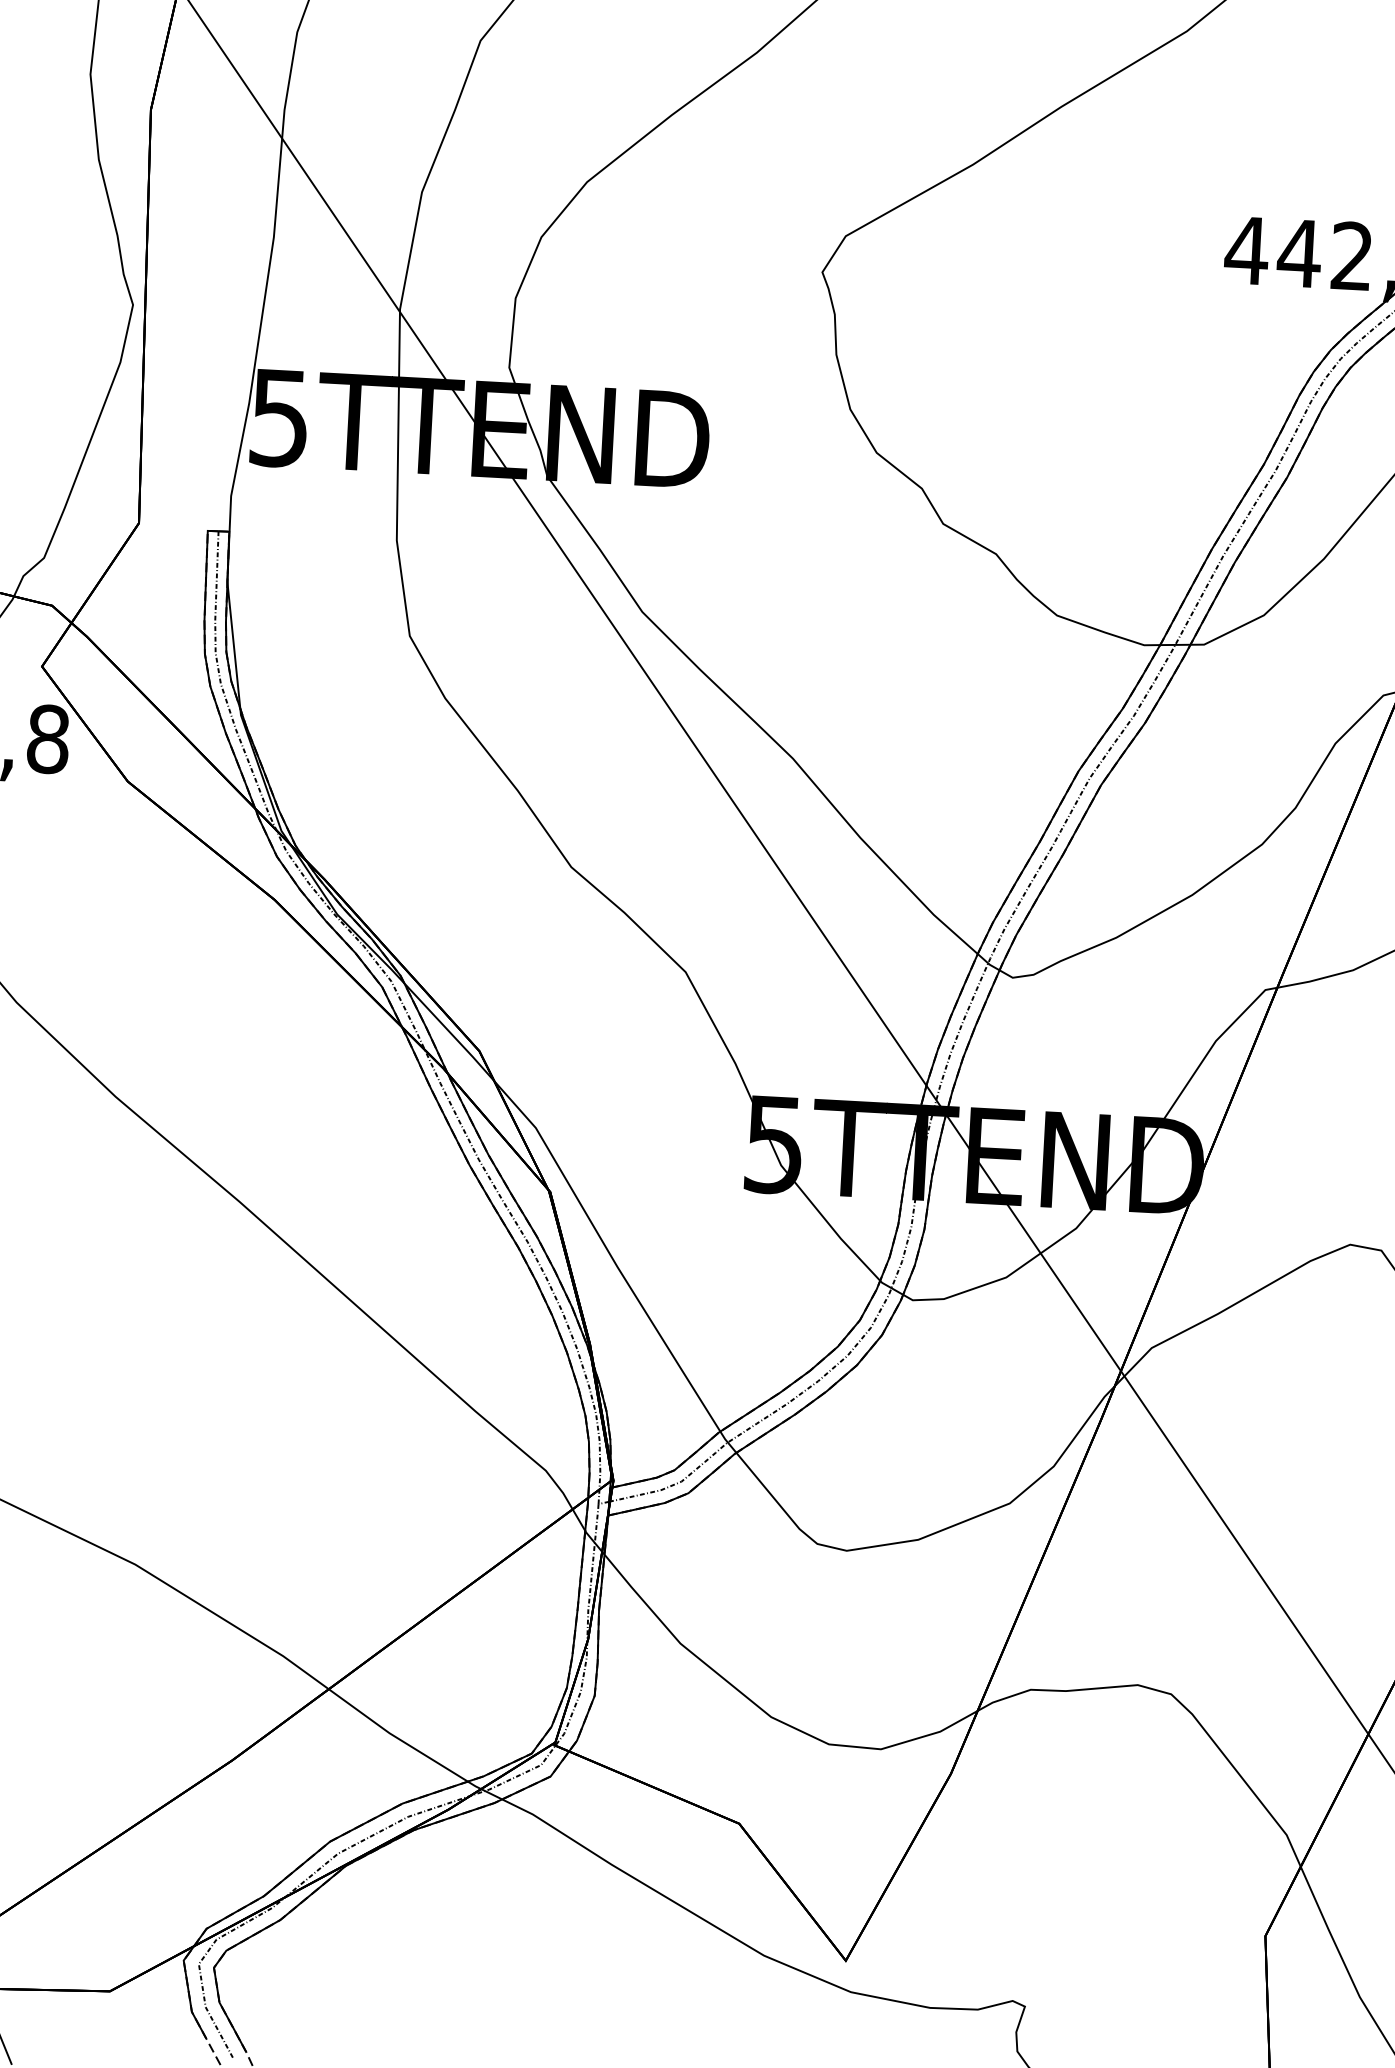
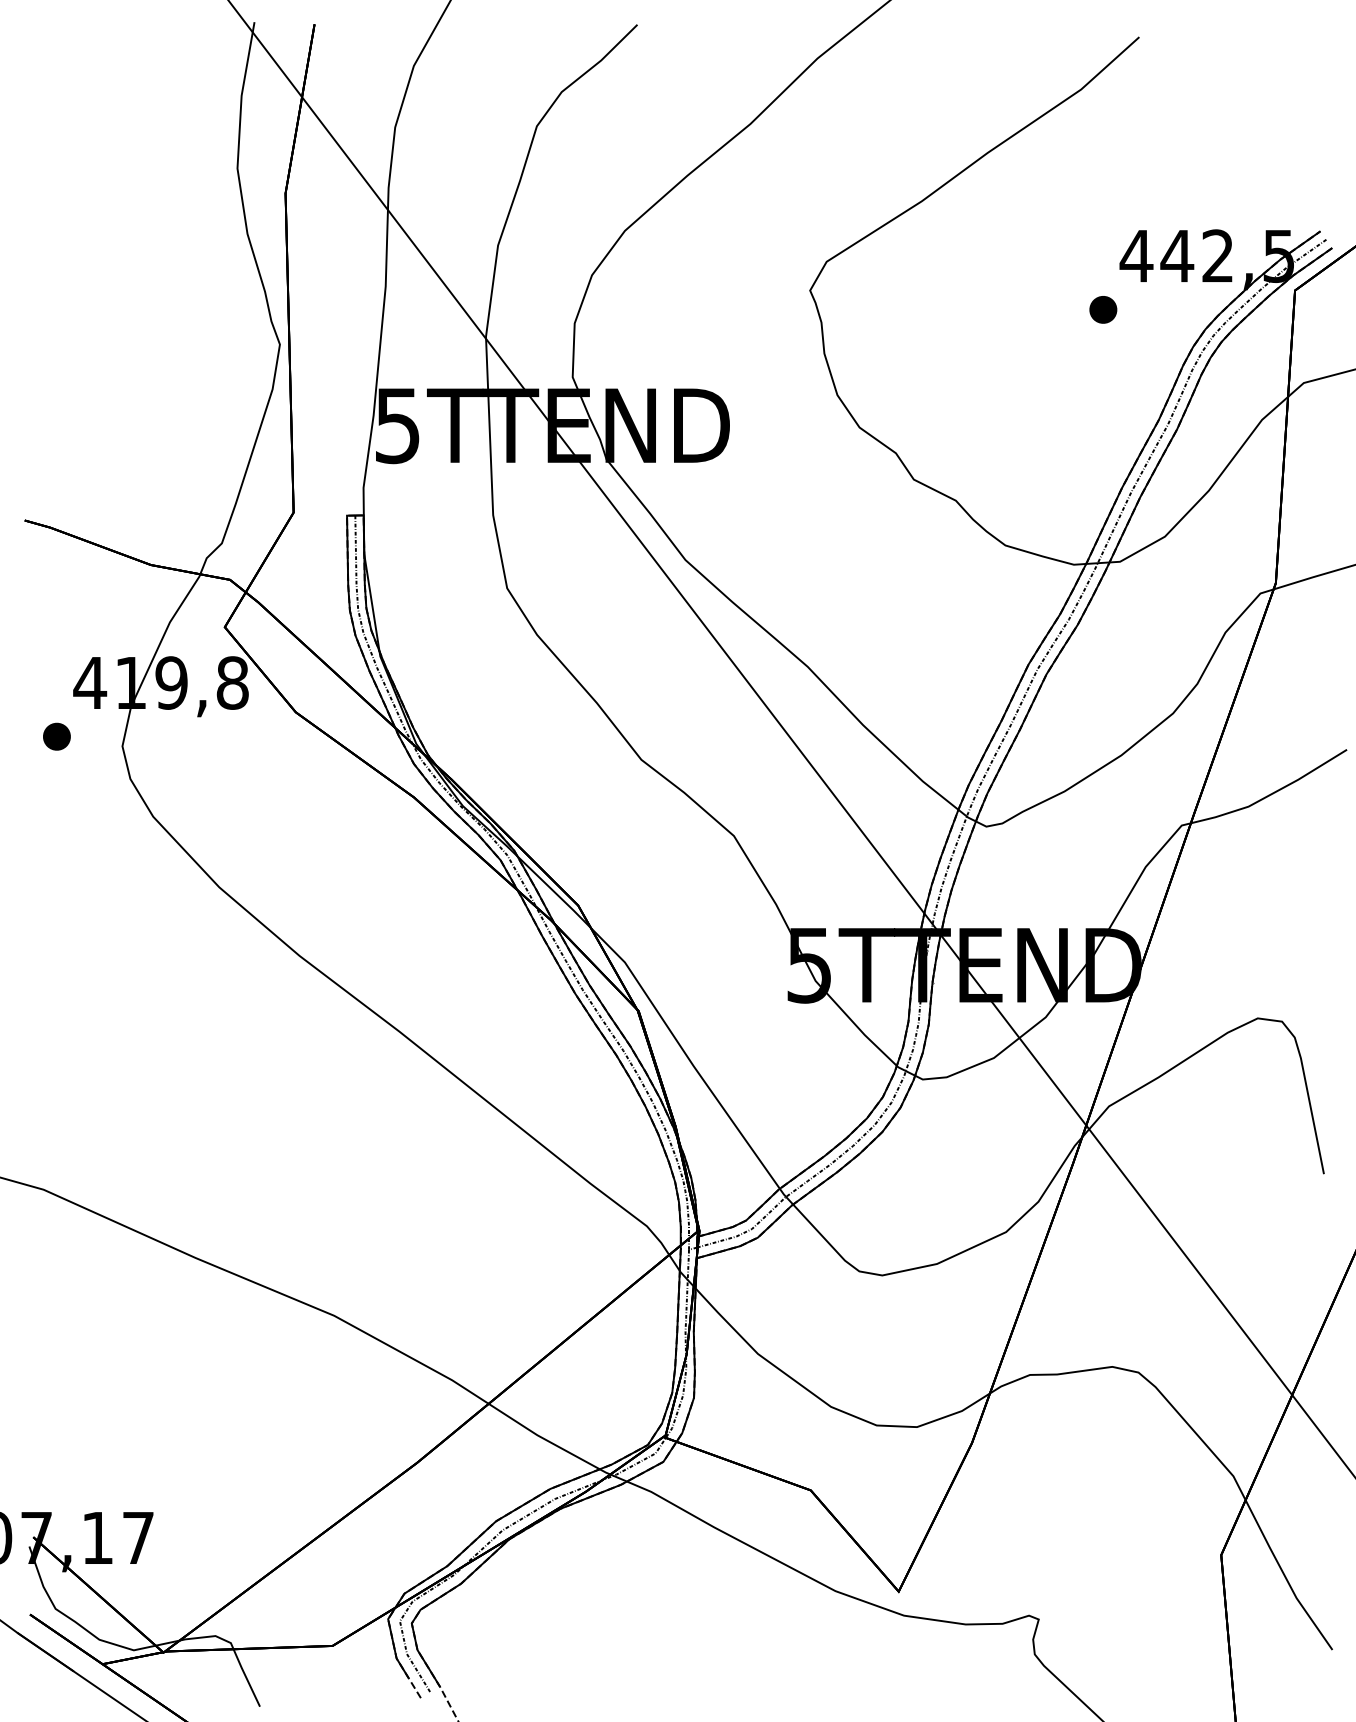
part: (1200, 317) -> (1103, 309), added

